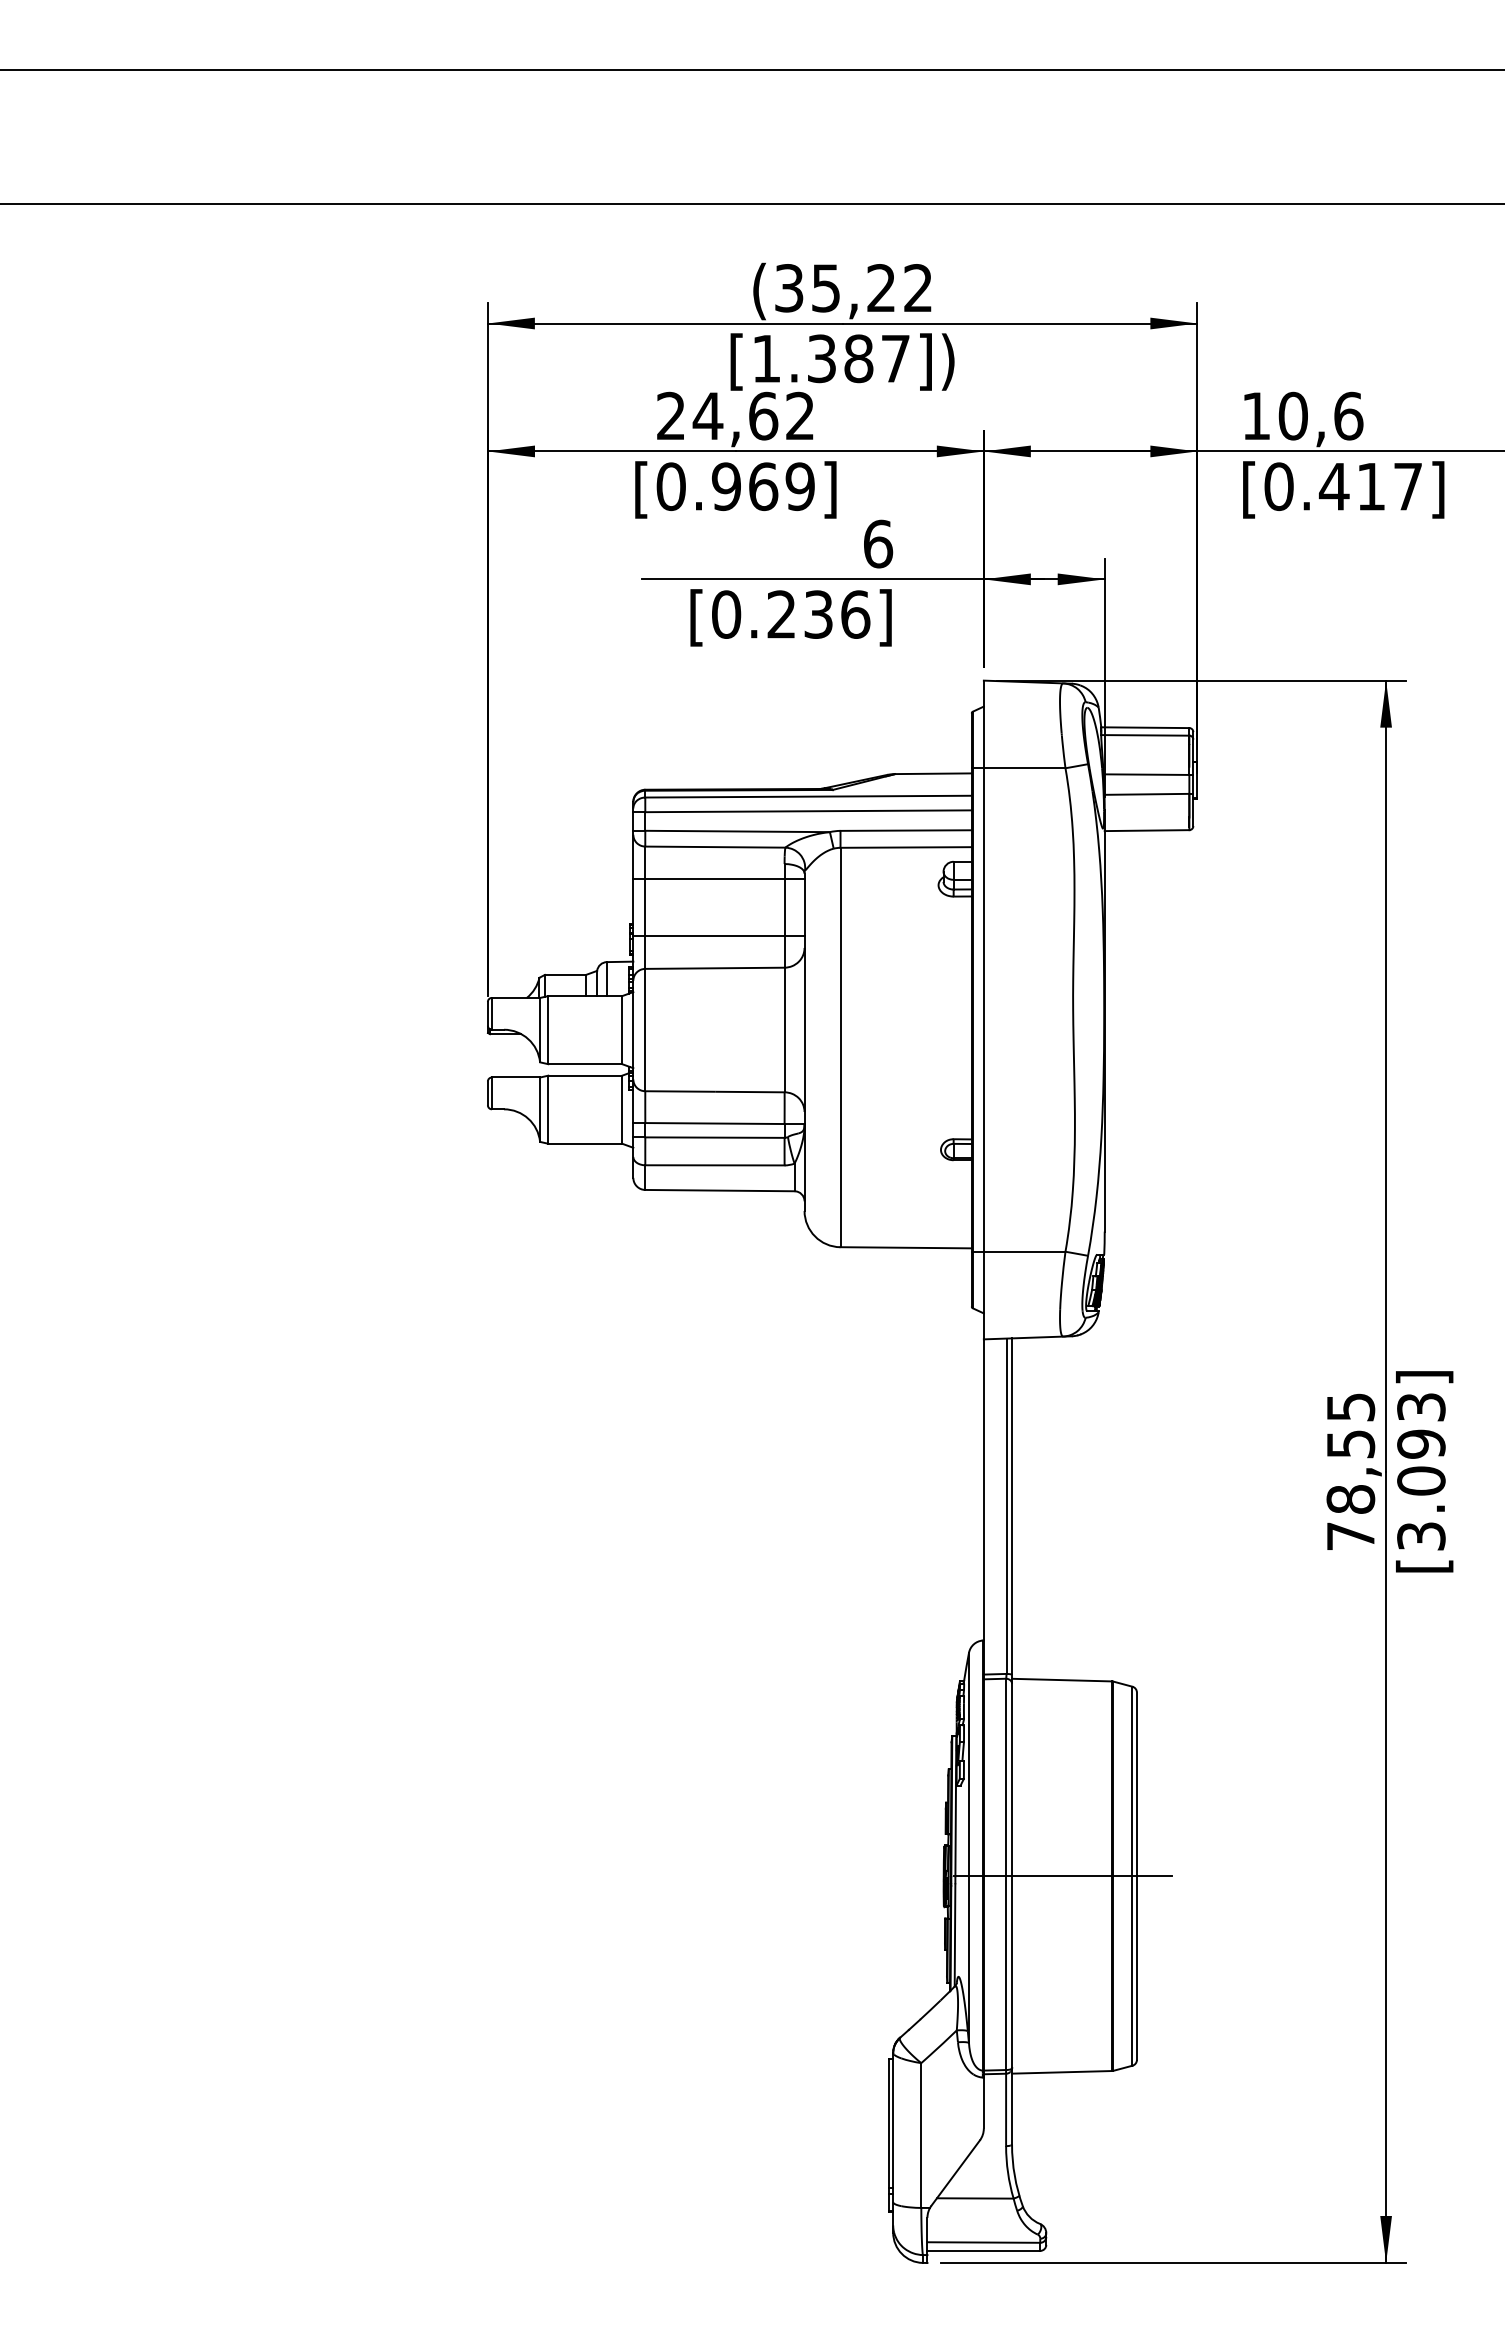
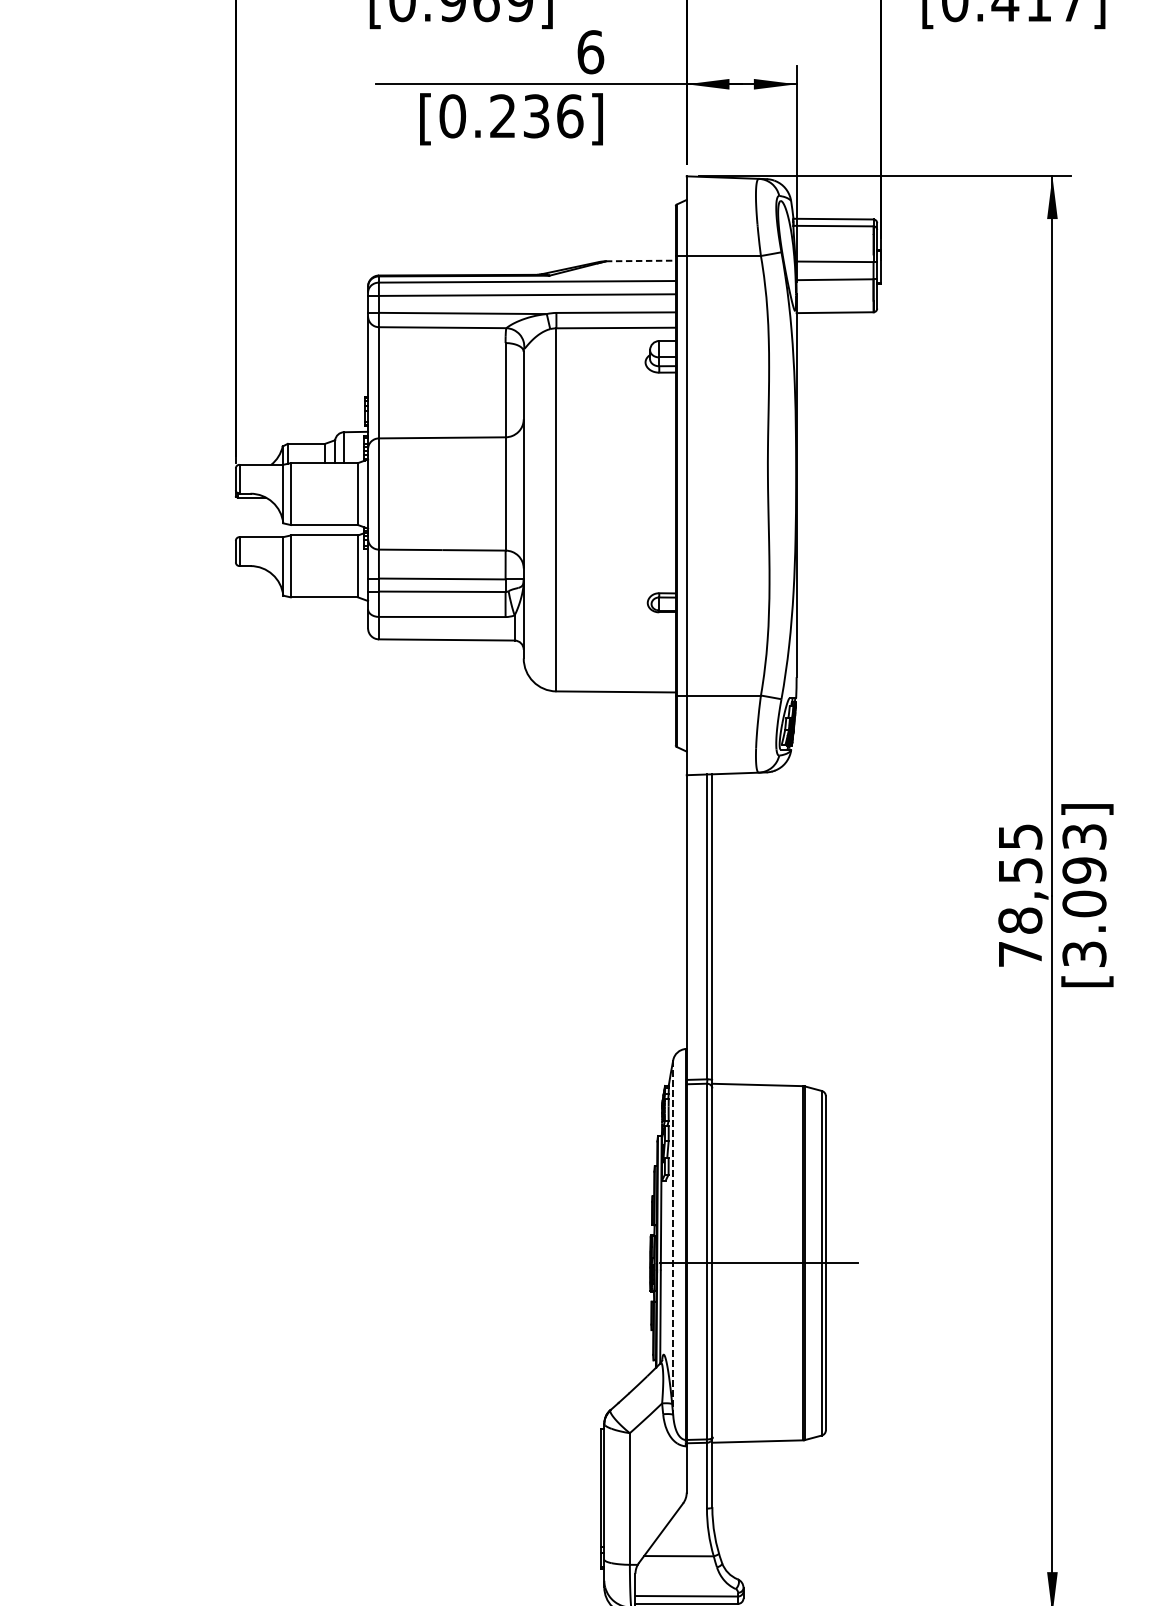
line: (933, 773) -> (640, 260), solid -> dashed
line: (718, 879) -> (445, 357), removed
line: (718, 936) -> (445, 408), removed
line: (969, 1848) -> (673, 1238), solid -> dashed

